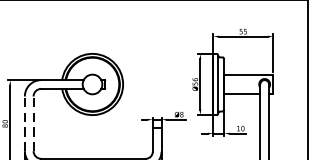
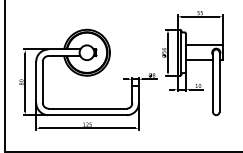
line: (25, 124) -> (36, 82), dashed -> solid
line: (33, 124) -> (42, 82), dashed -> solid

